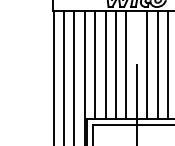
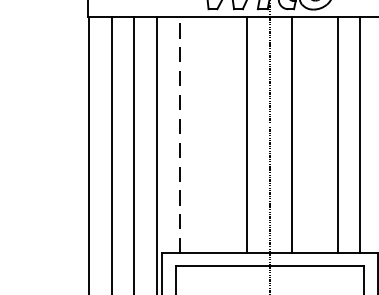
line: (95, 64) -> (180, 134), solid -> dashed
line: (105, 64) -> (202, 134), removed
line: (115, 64) -> (223, 134), removed
line: (157, 64) -> (314, 134), removed

